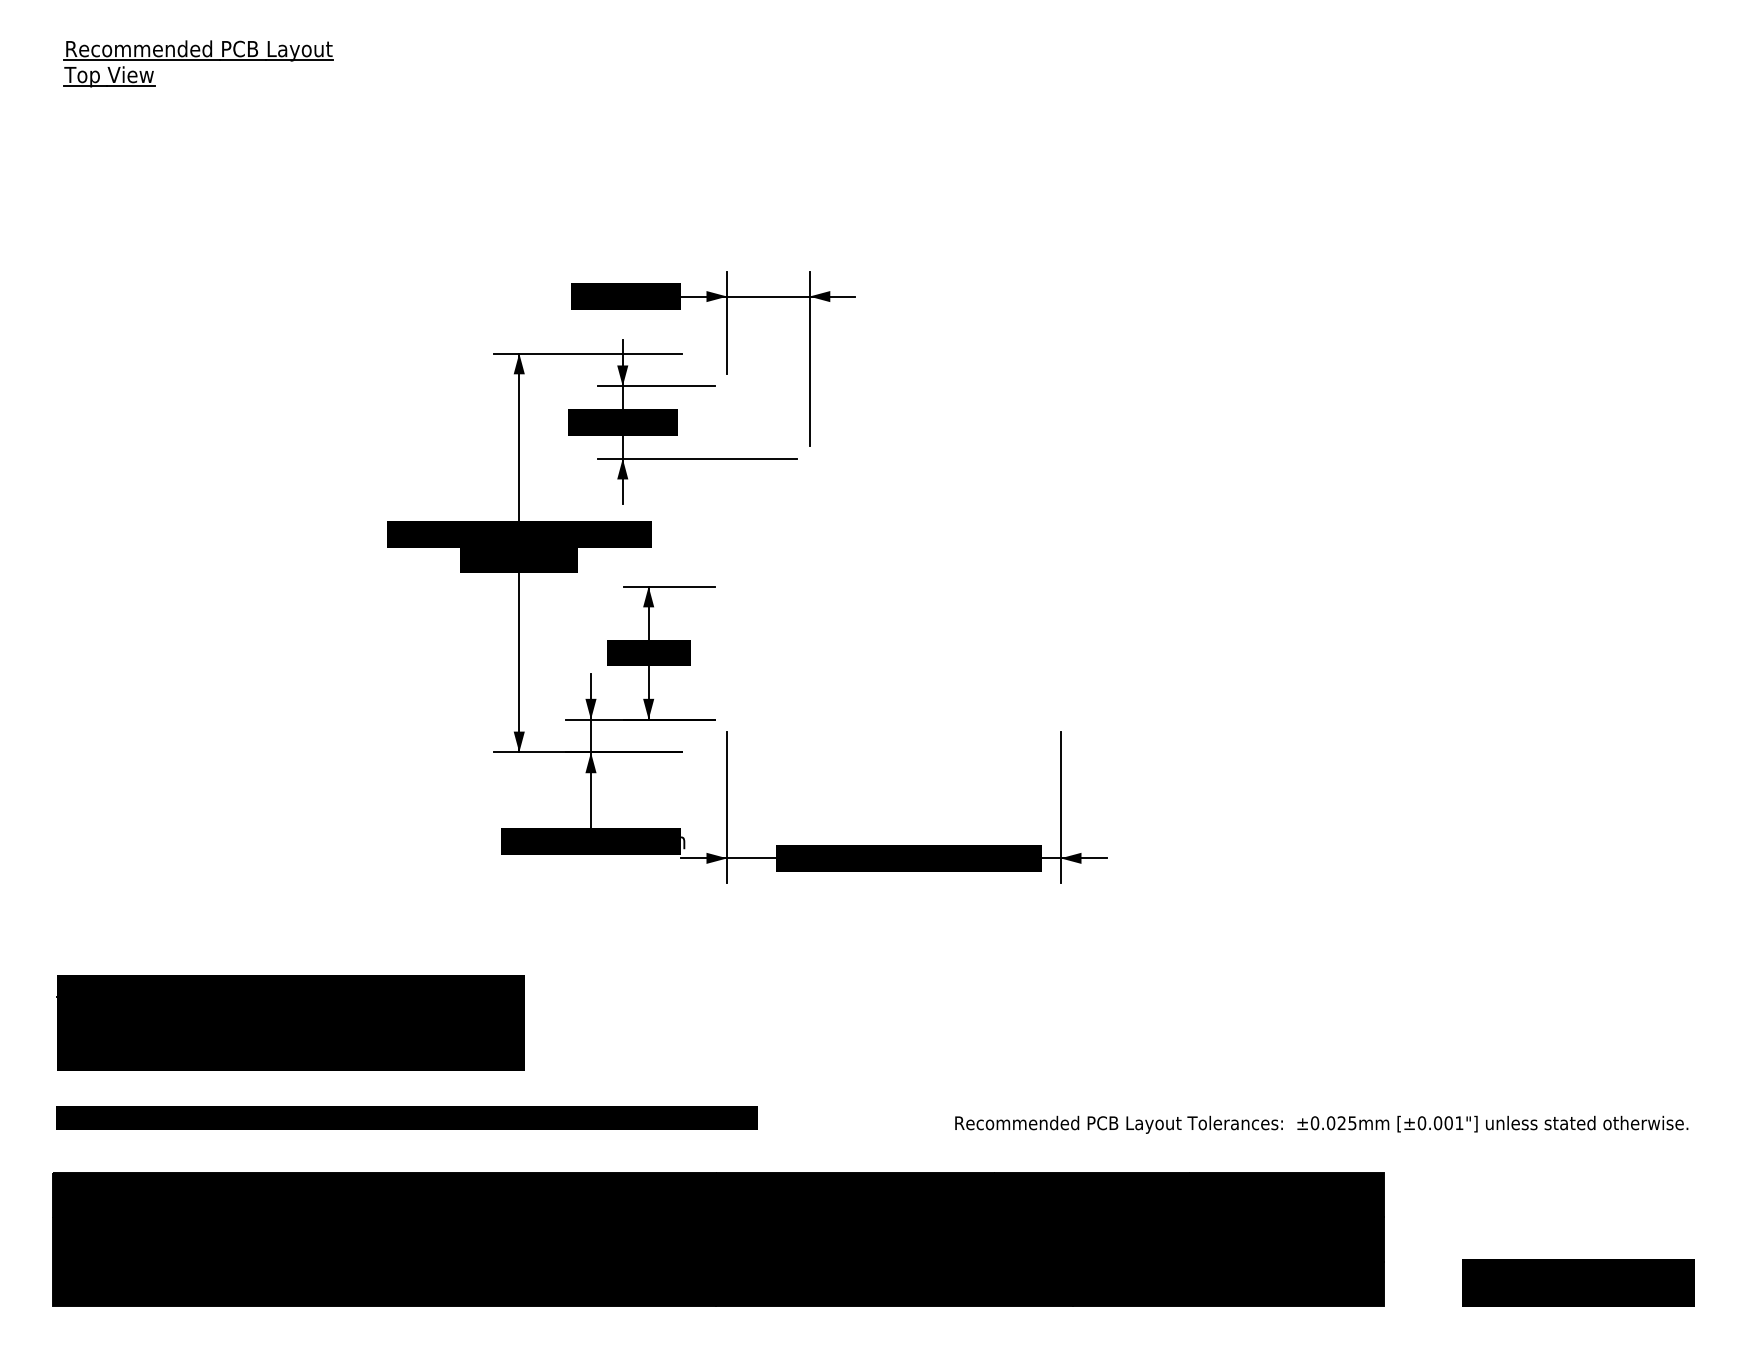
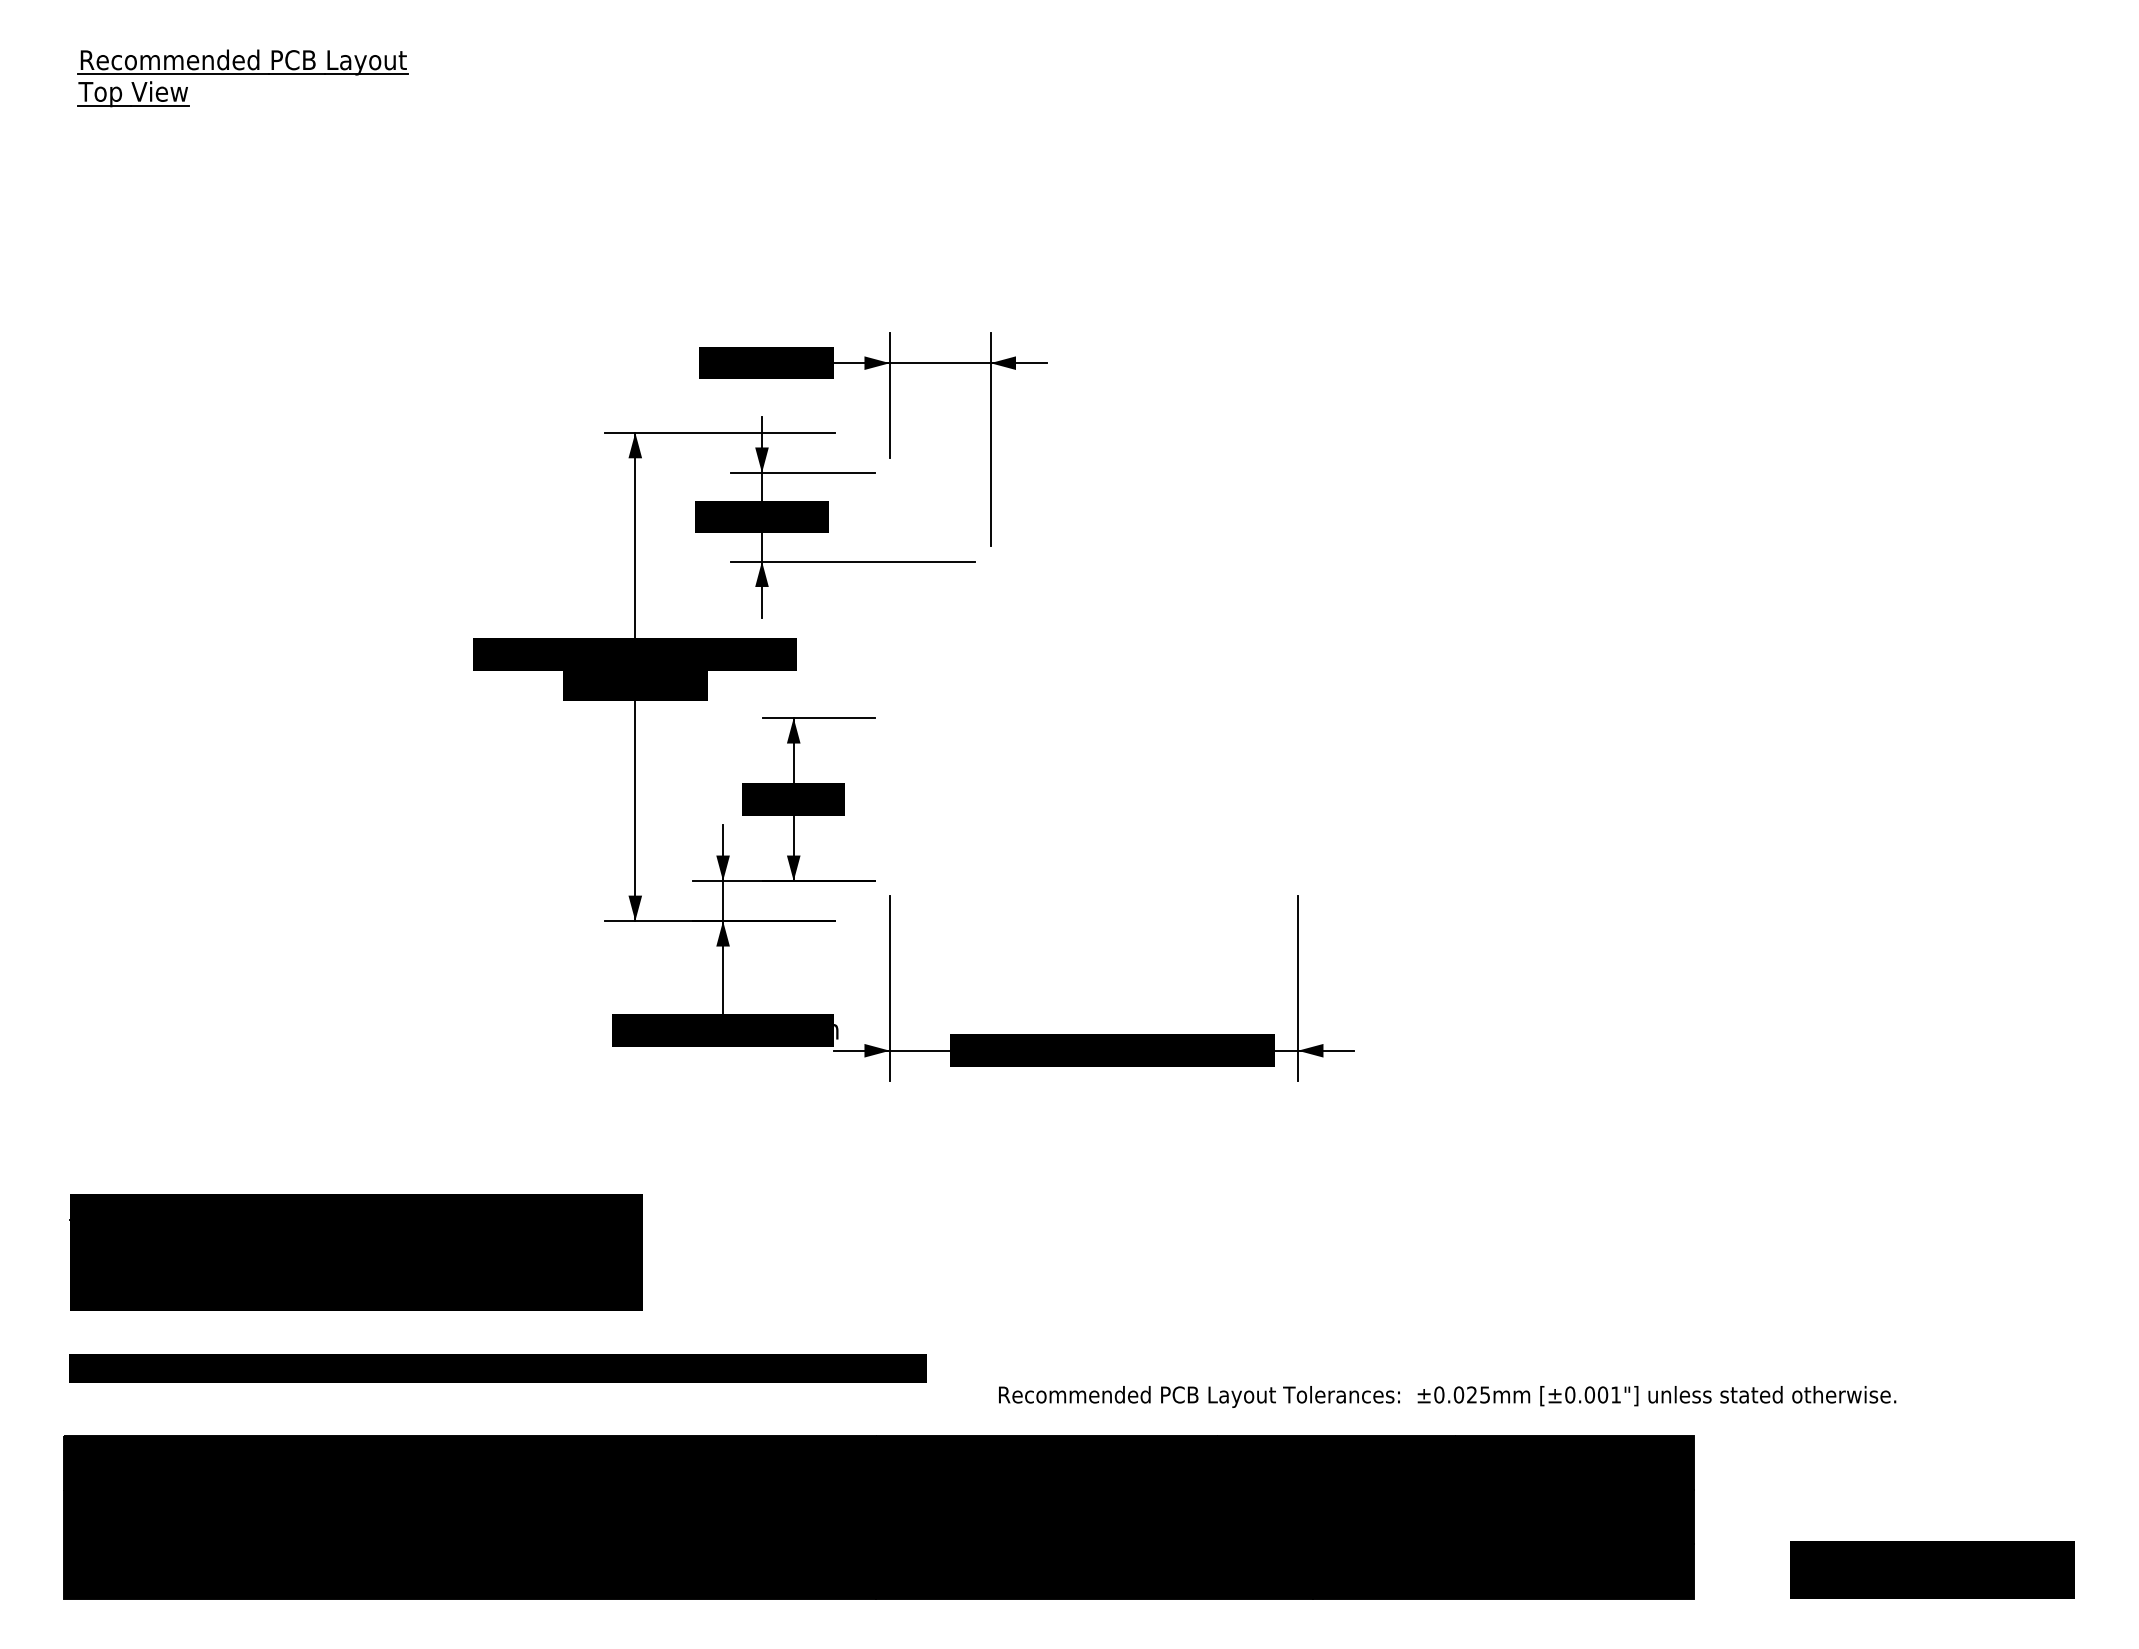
text: (1321, 1124) -> (1447, 1396), moved

